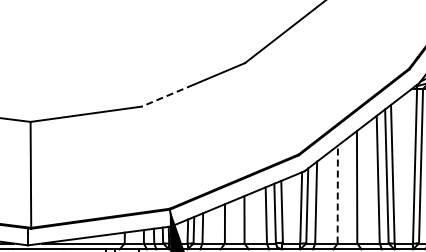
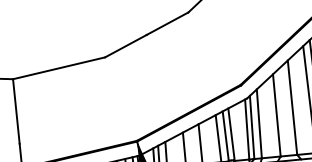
line: (167, 95) -> (125, 45), dashed -> solid
line: (337, 194) -> (276, 115), dashed -> solid

